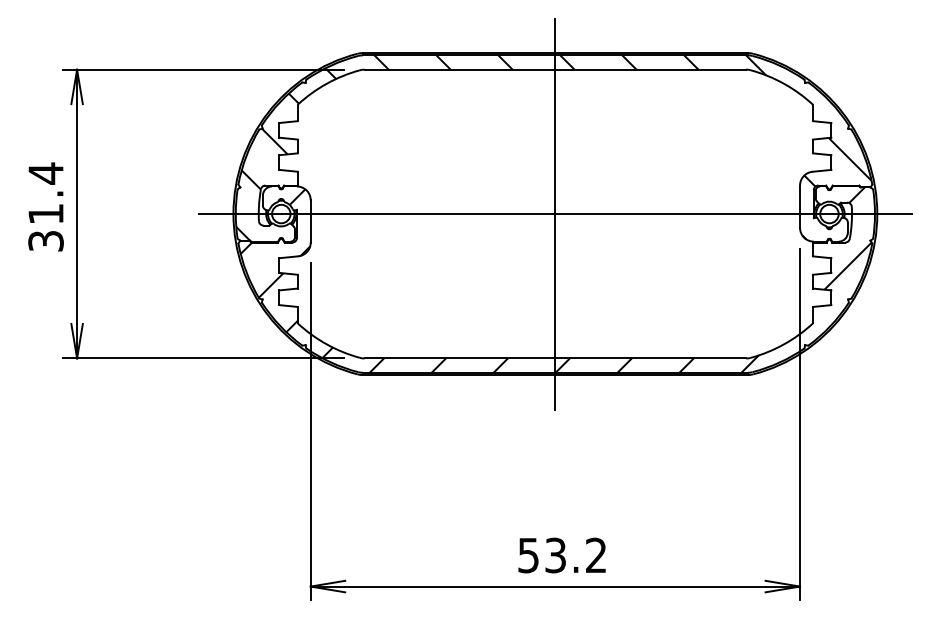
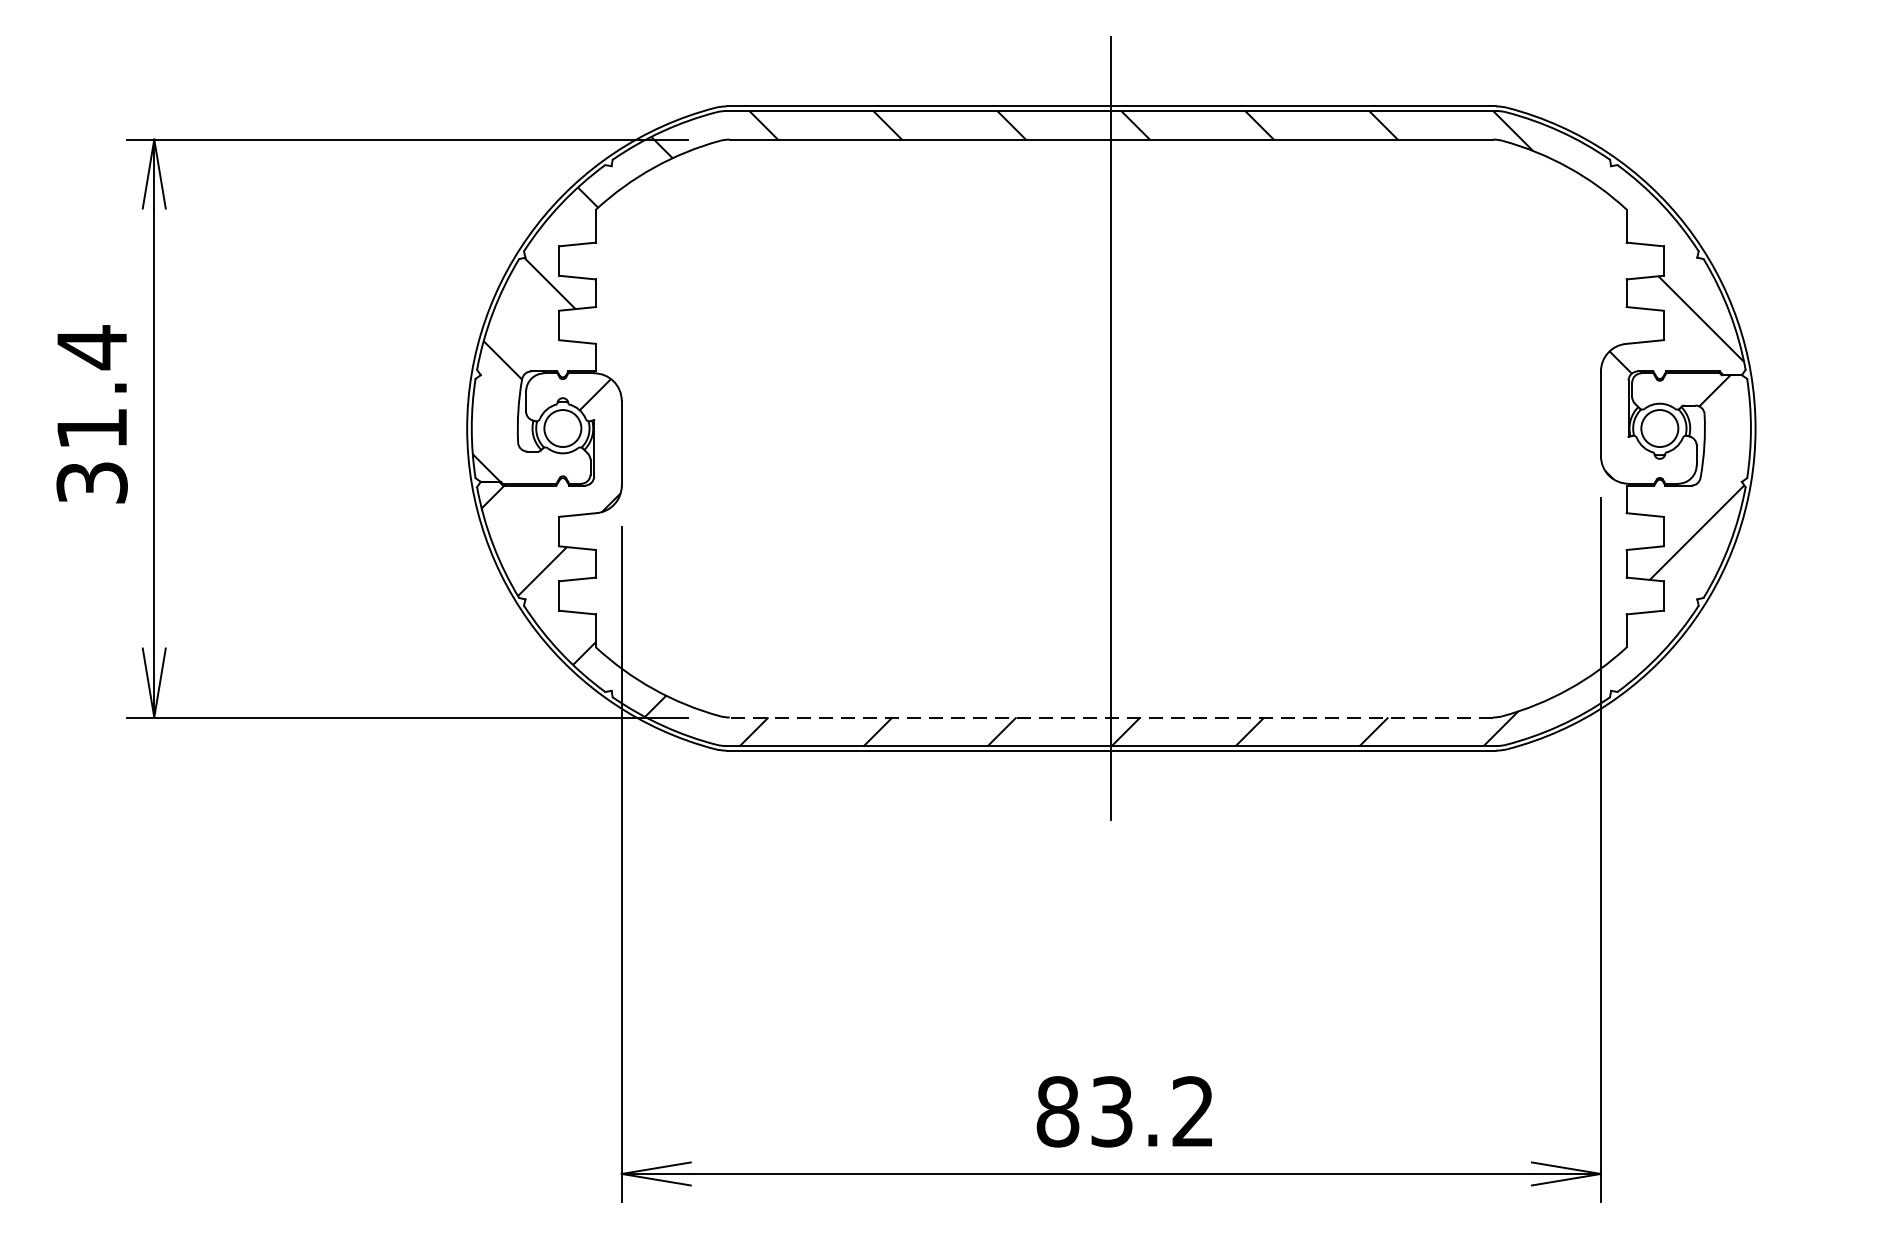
line: (554, 214) -> (1109, 429), removed
line: (555, 358) -> (1111, 717), solid -> dashed
text: (528, 555) -> (1057, 1111), 53.2 -> 83.2

